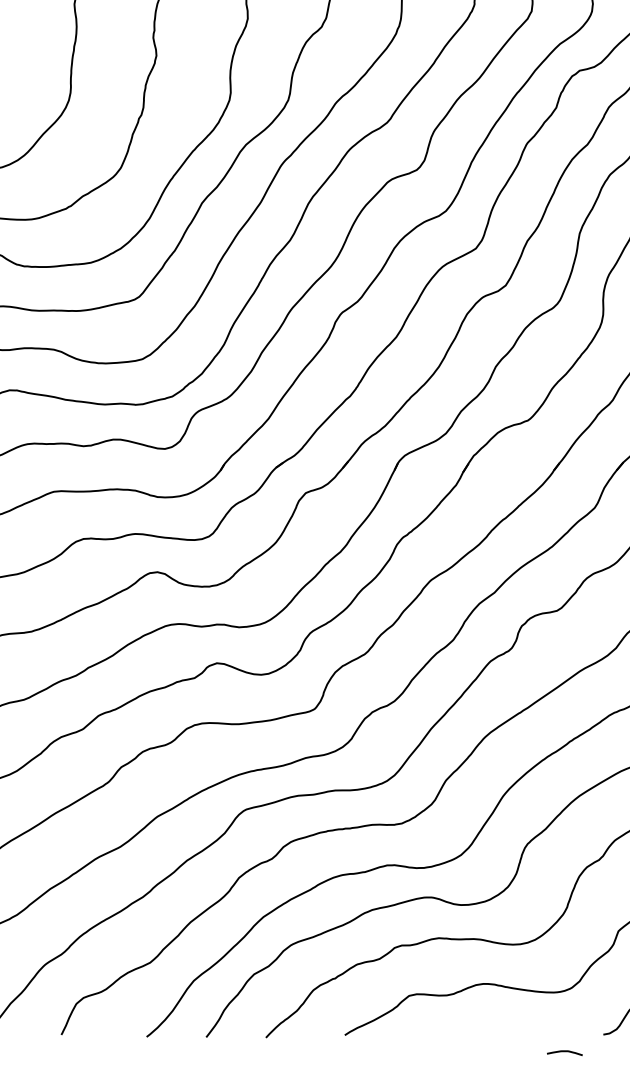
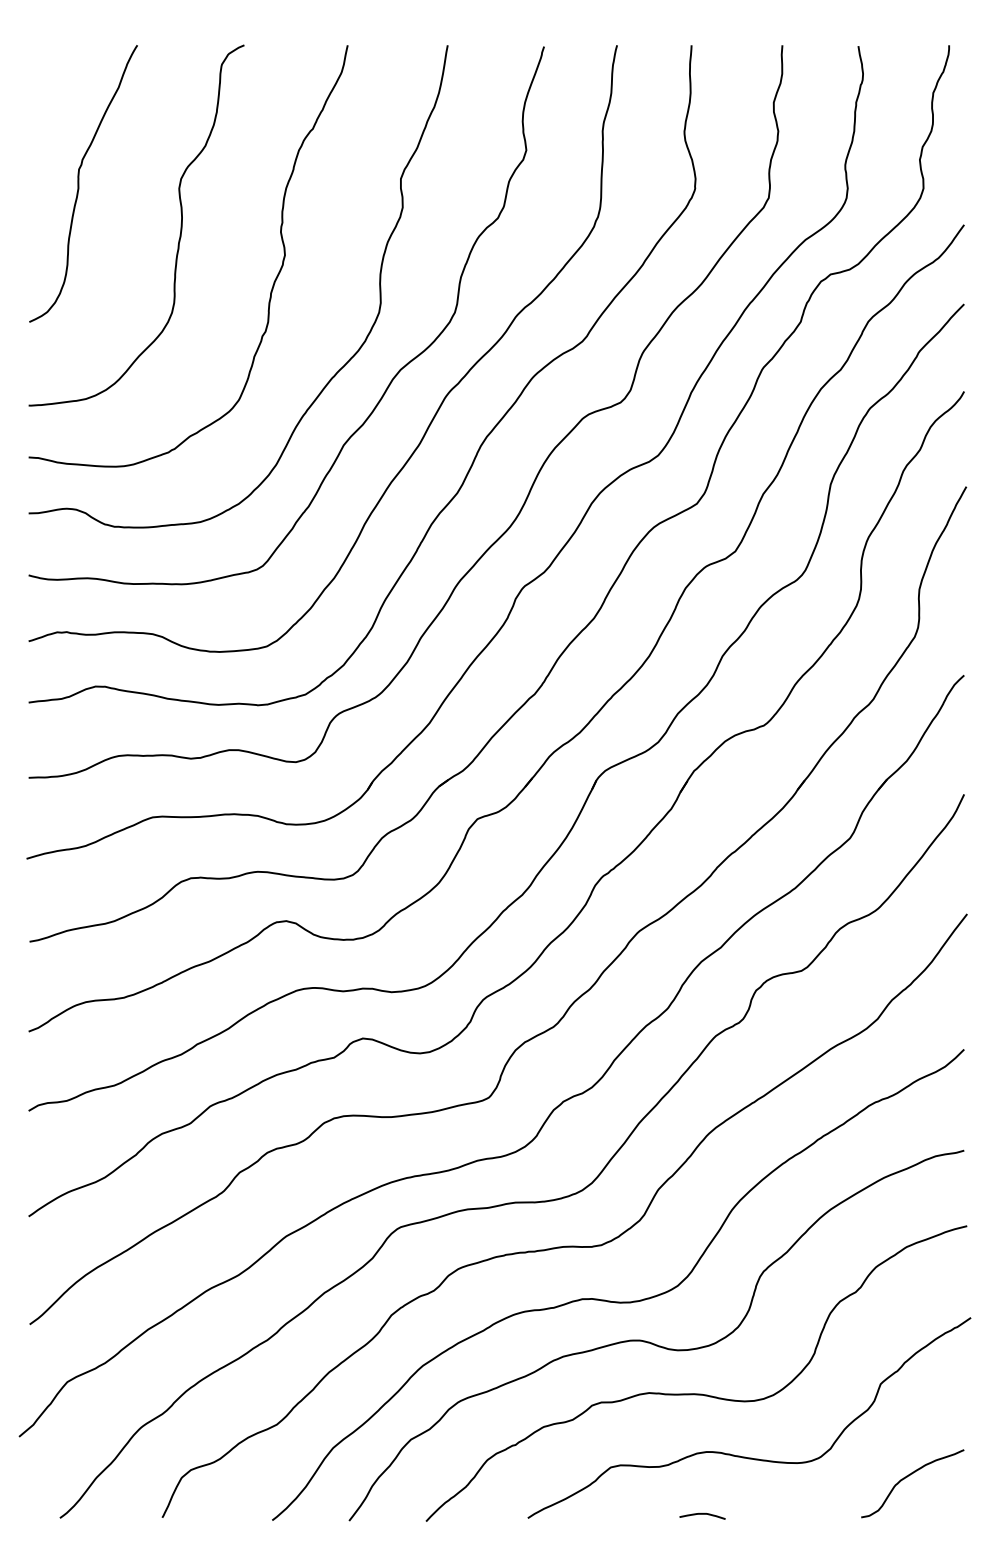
curve: (564, 1051) -> (702, 1514), moved

